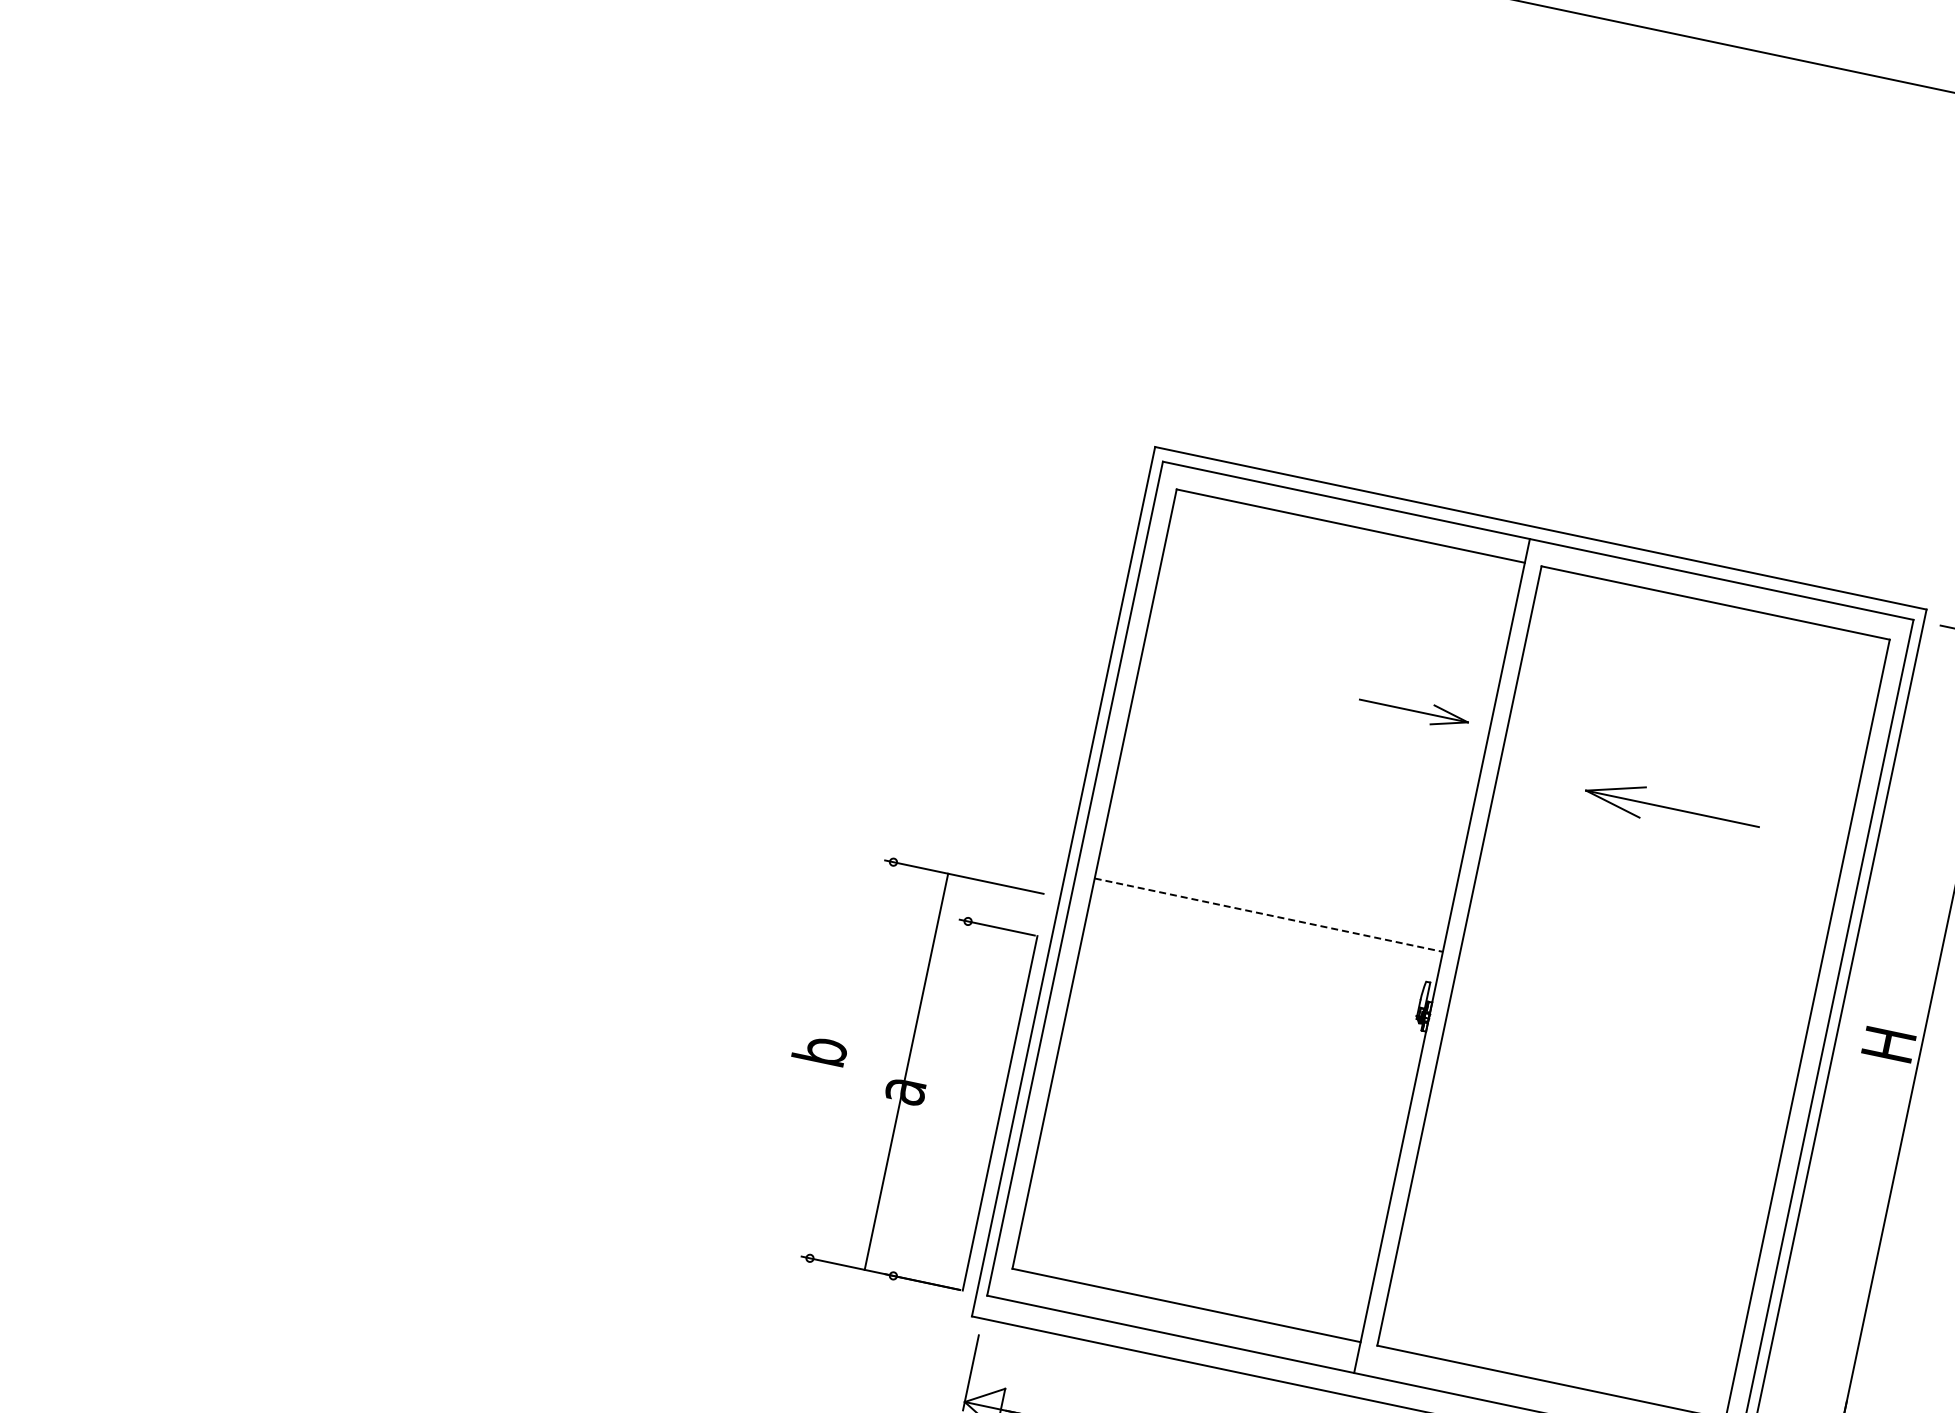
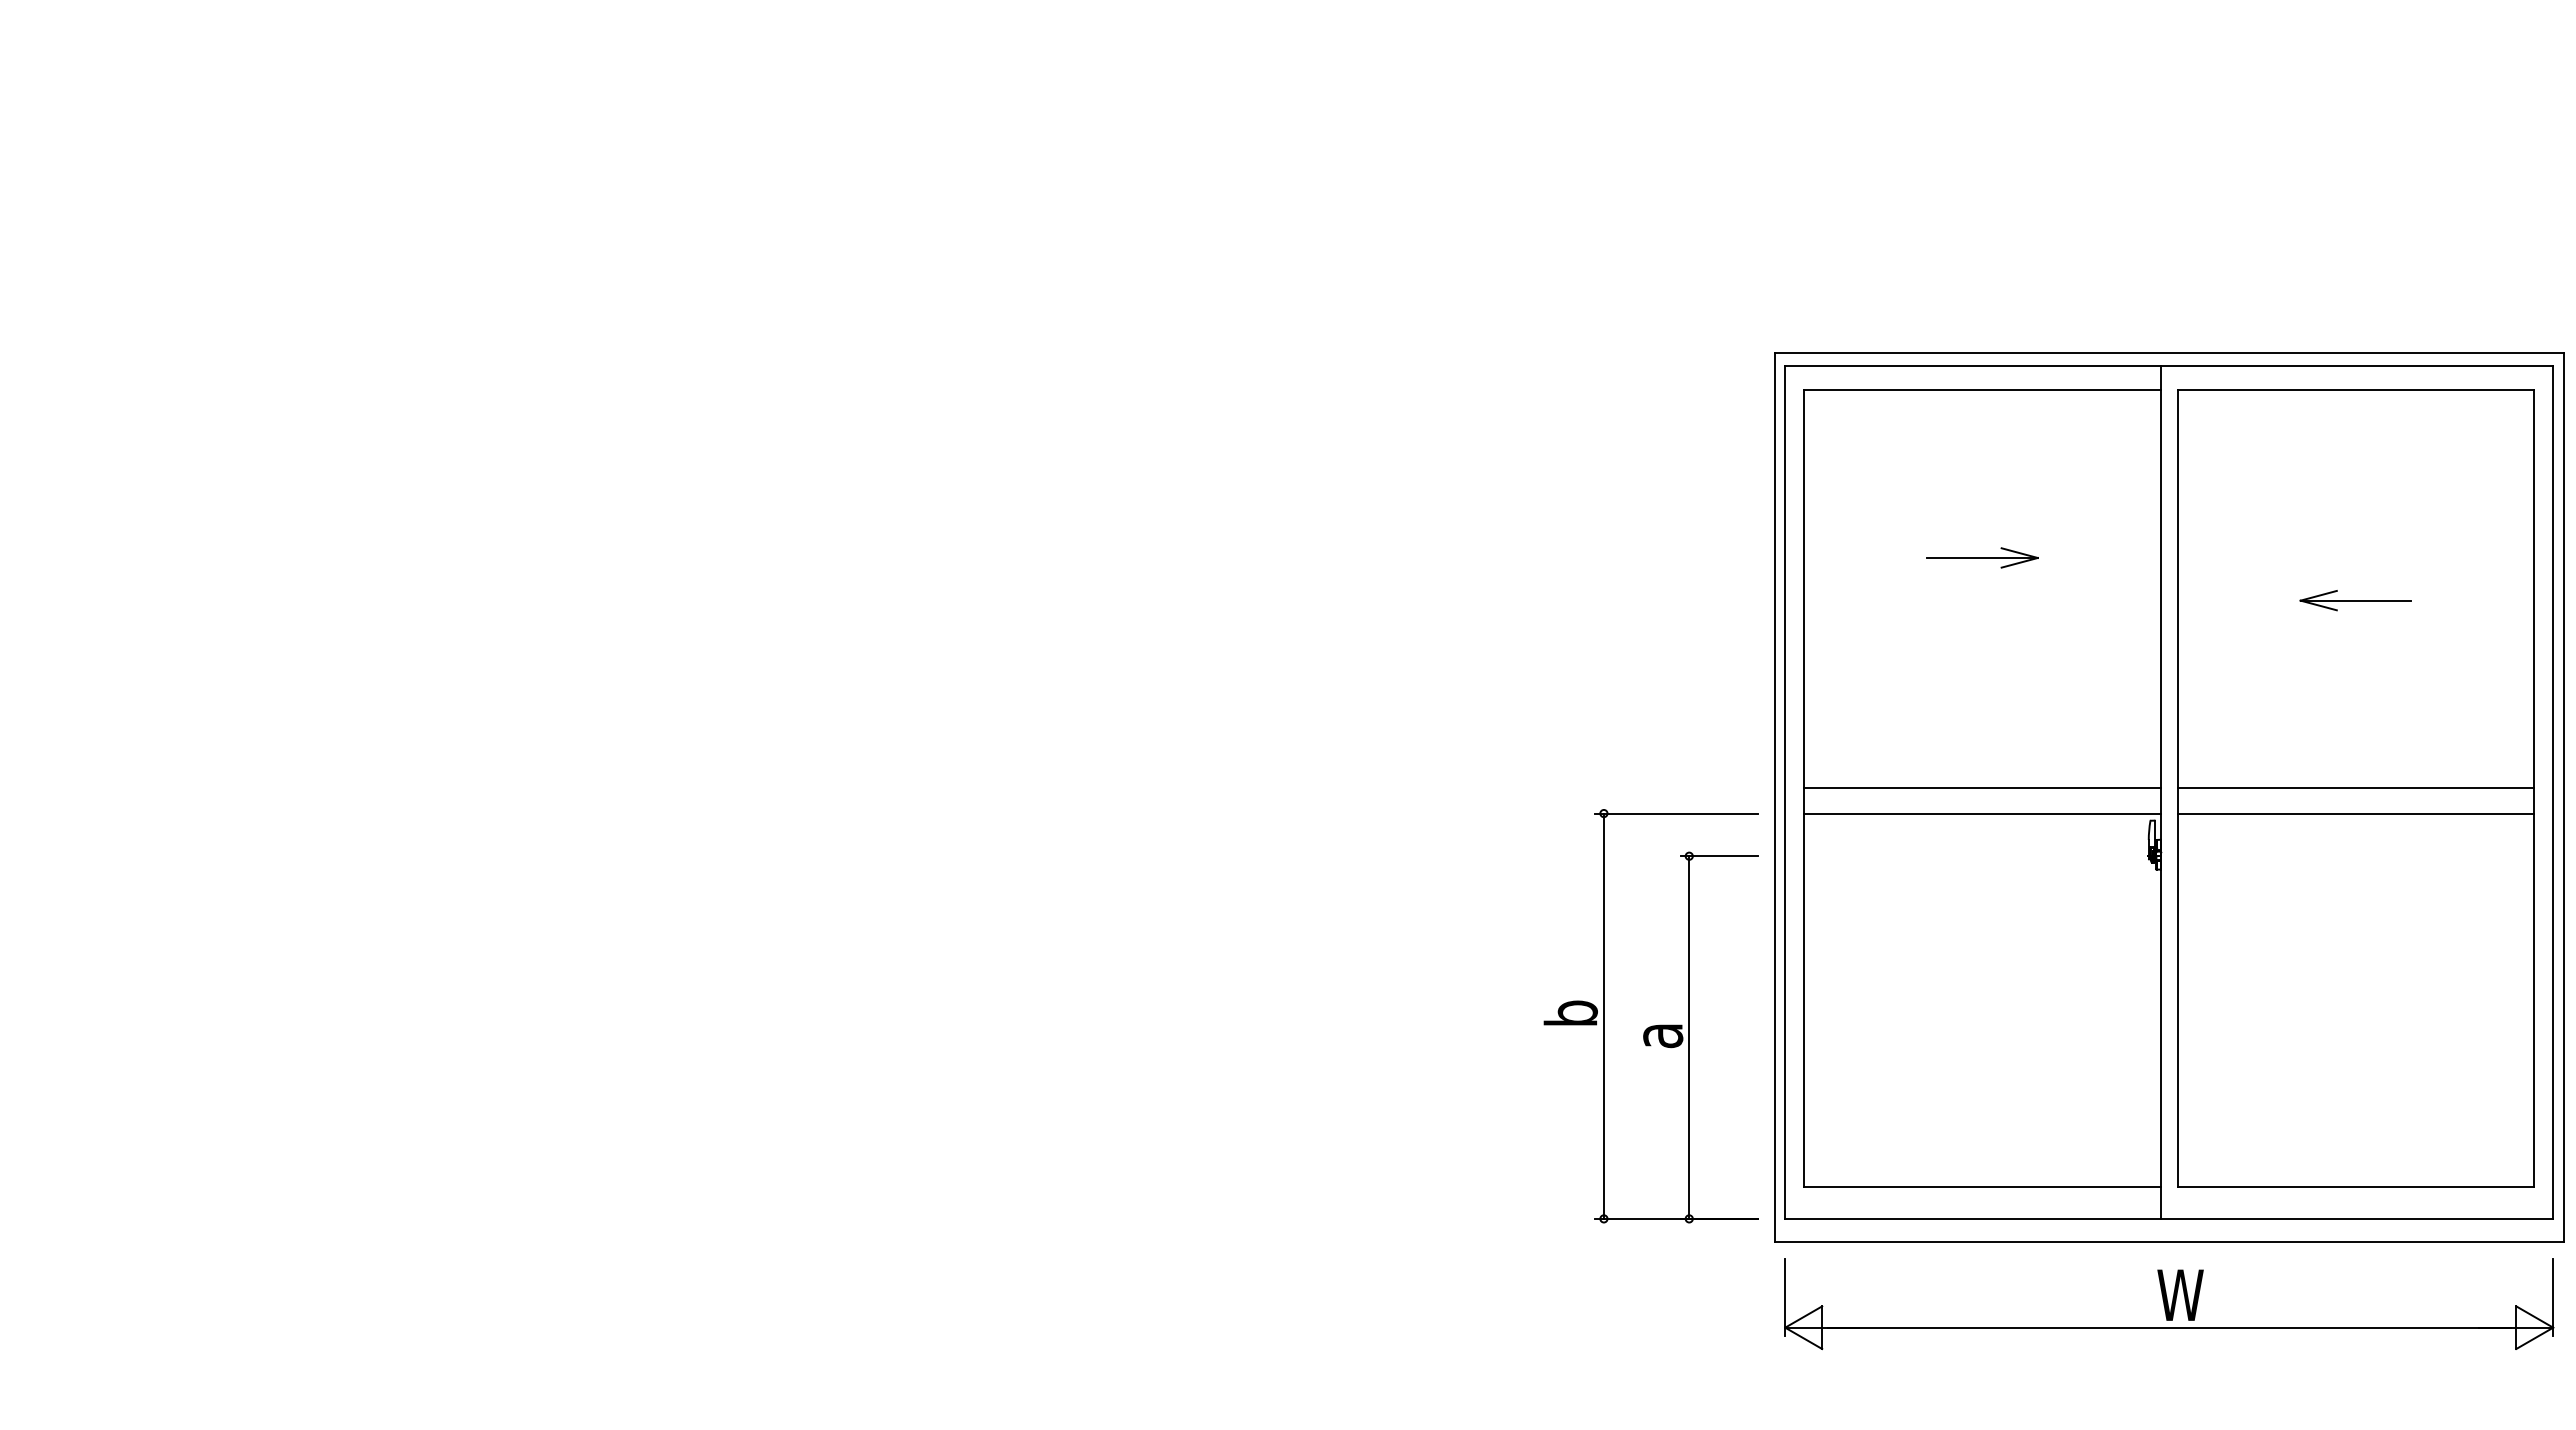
part: (1413, 710) -> (1982, 557), moved
part: (1671, 808) -> (2355, 600), size x0.62
line: (1269, 914) -> (1983, 787), dashed -> solid
line: (1263, 940) -> (1982, 813), added
line: (1633, 991) -> (2355, 787), added
line: (1628, 1016) -> (2355, 813), added
line: (906, 1071) -> (1603, 1015), moved
line: (1000, 1113) -> (1689, 1037), moved

